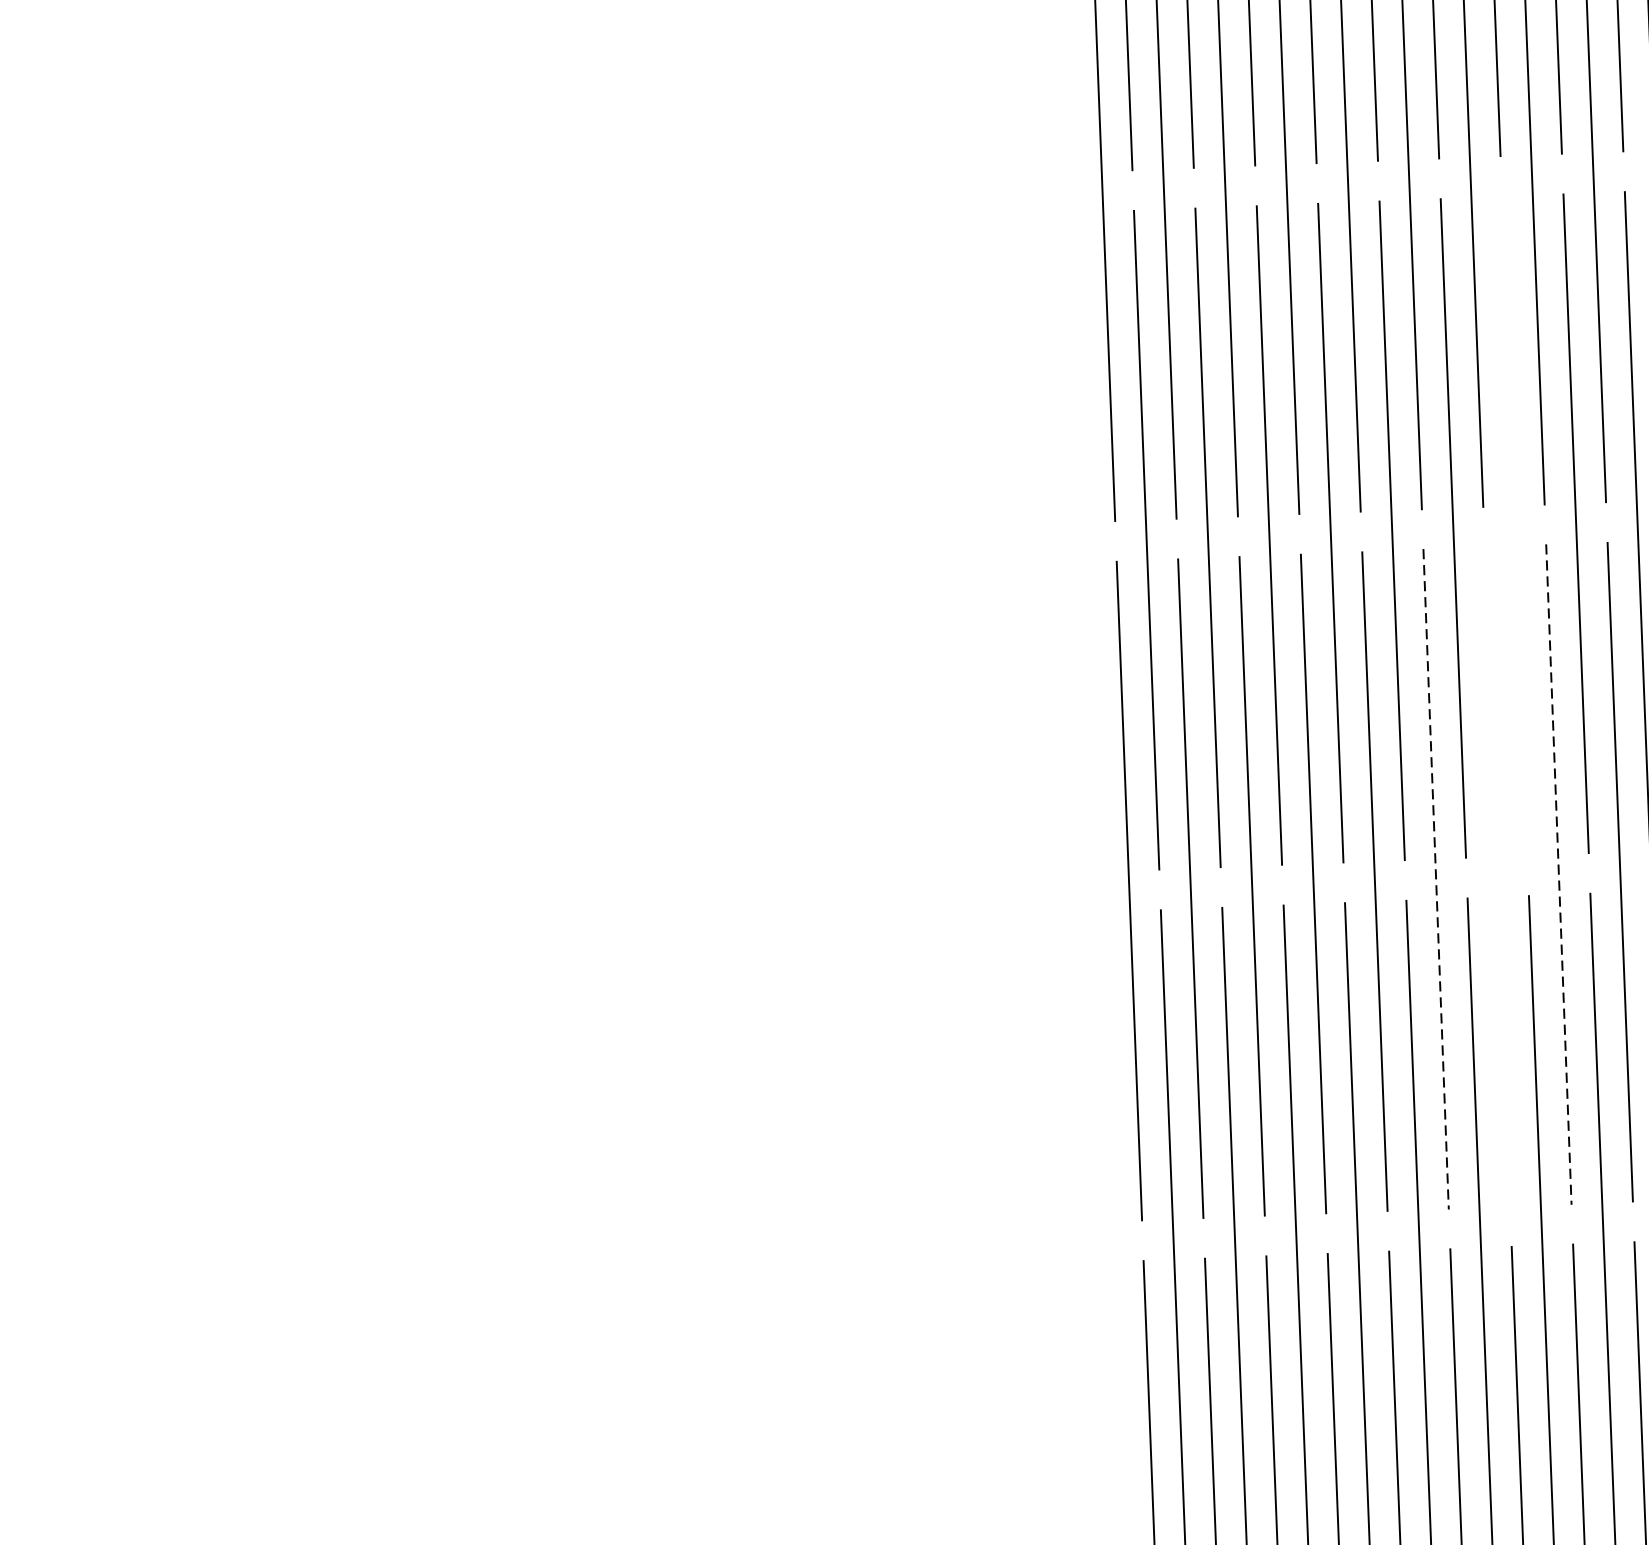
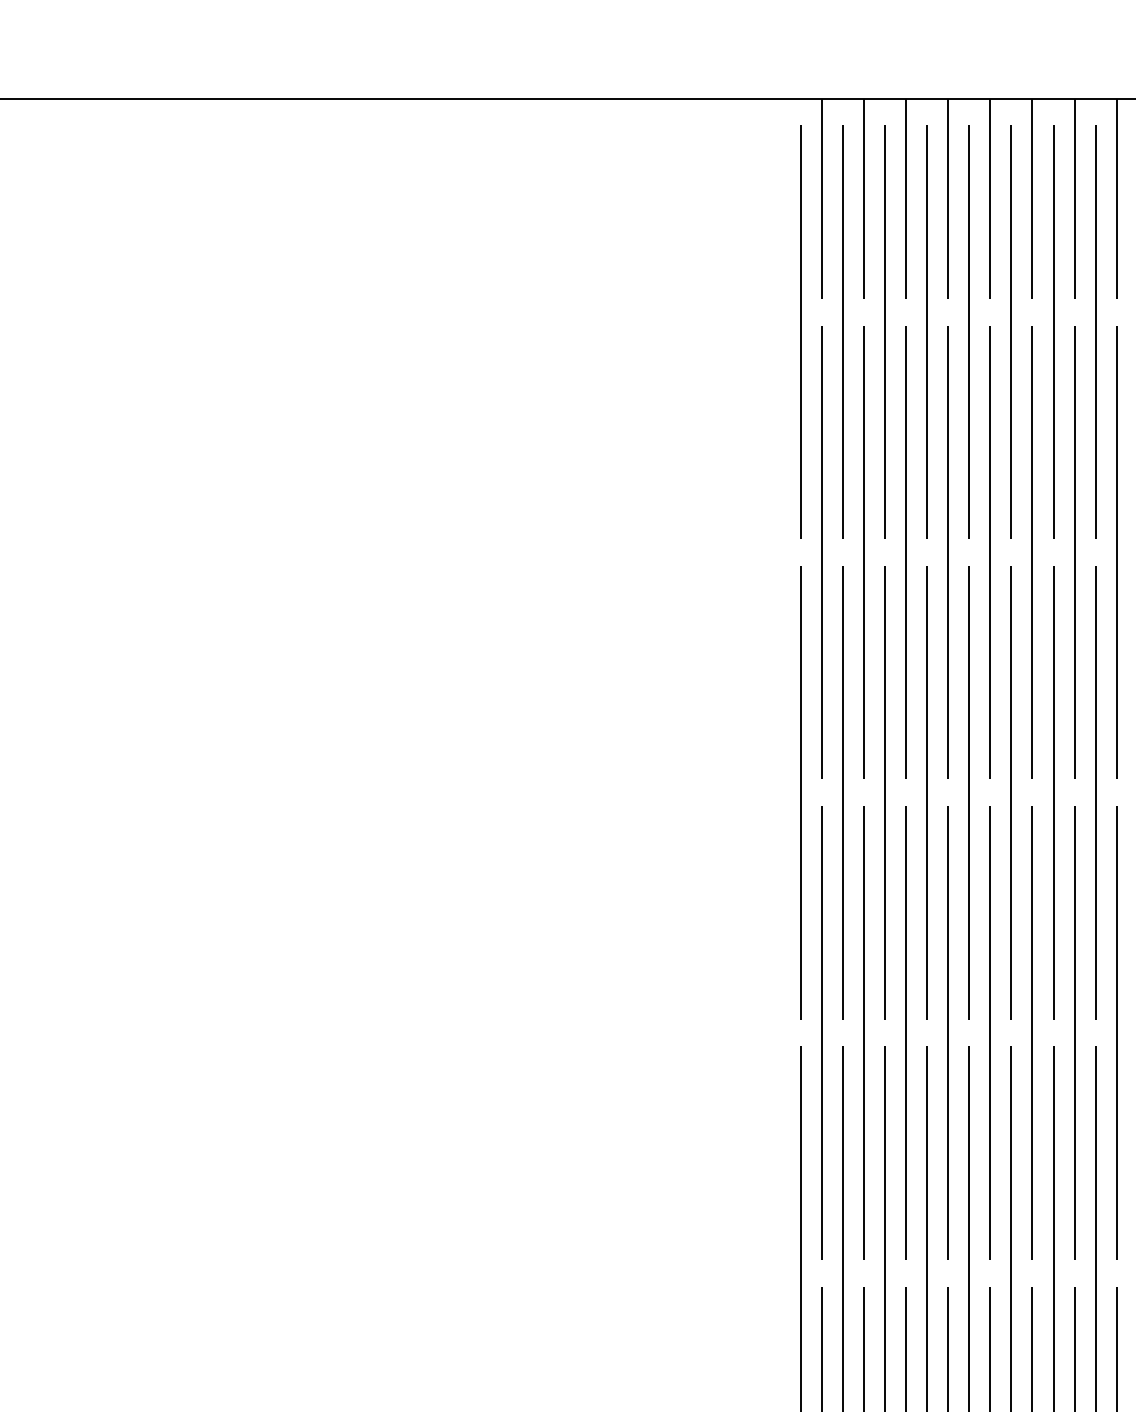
line: (1514, 526) -> (1074, 552), added
line: (1558, 874) -> (1095, 792), dashed -> solid
line: (1497, 876) -> (1053, 792), added
line: (1436, 878) -> (1011, 792), dashed -> solid

